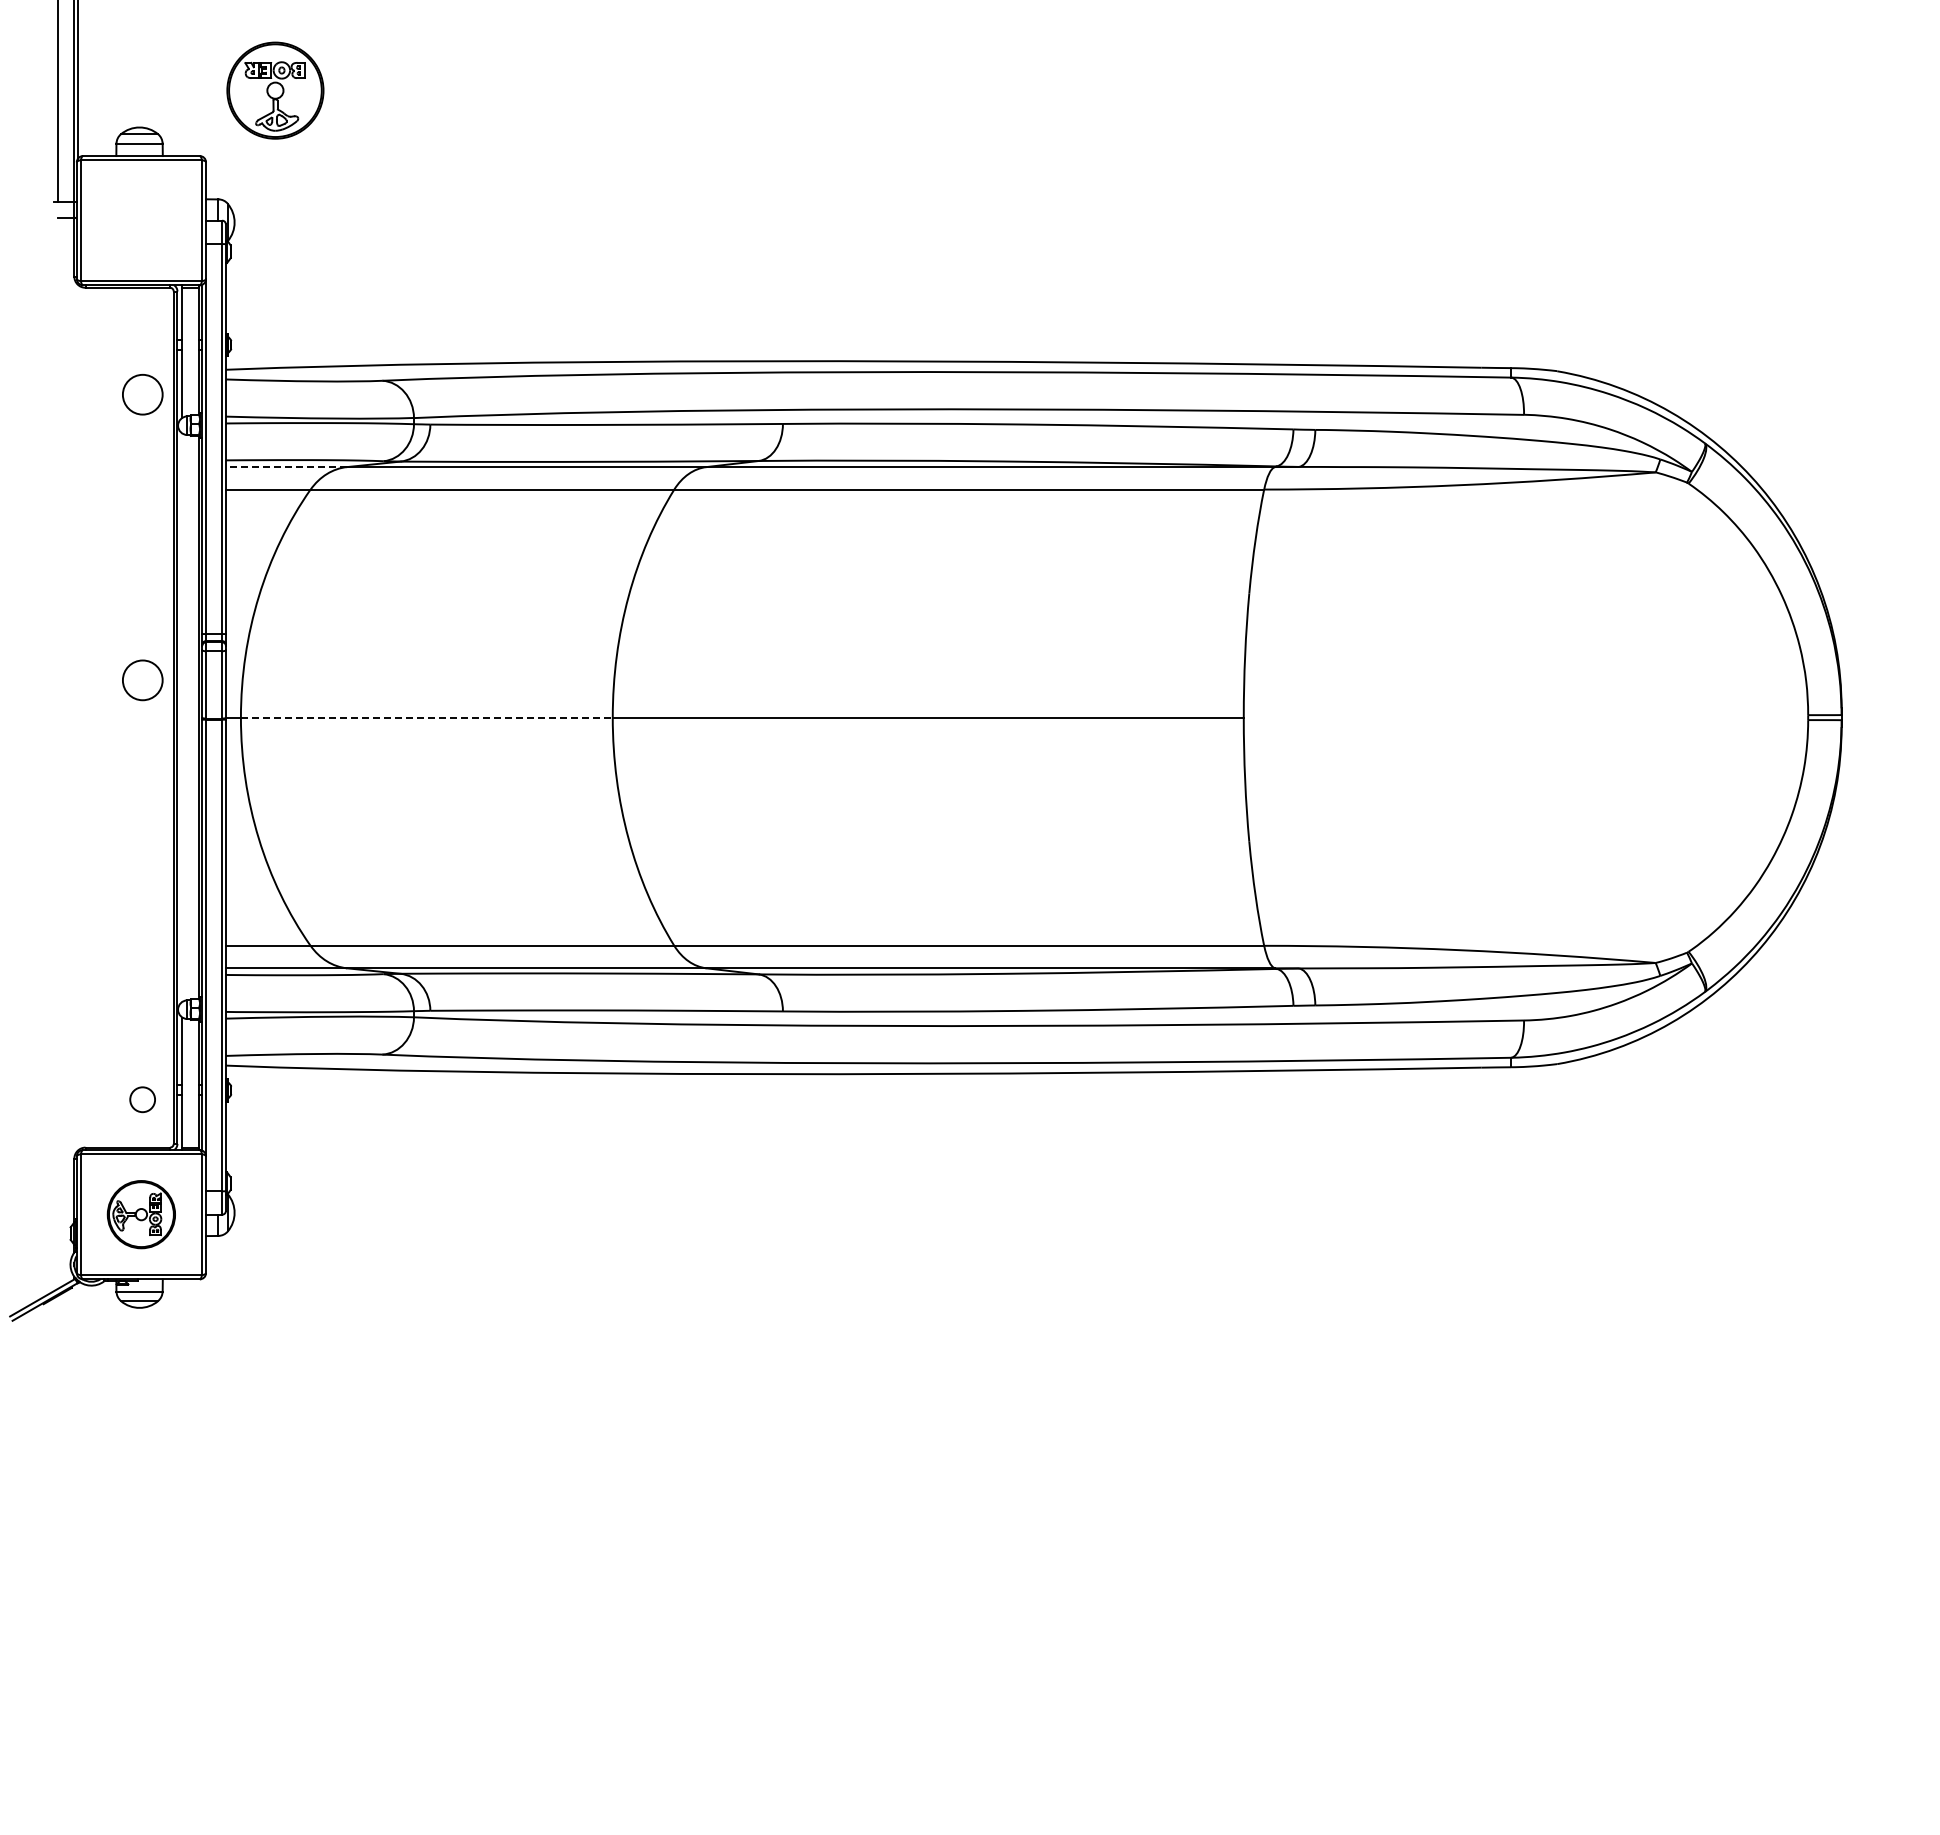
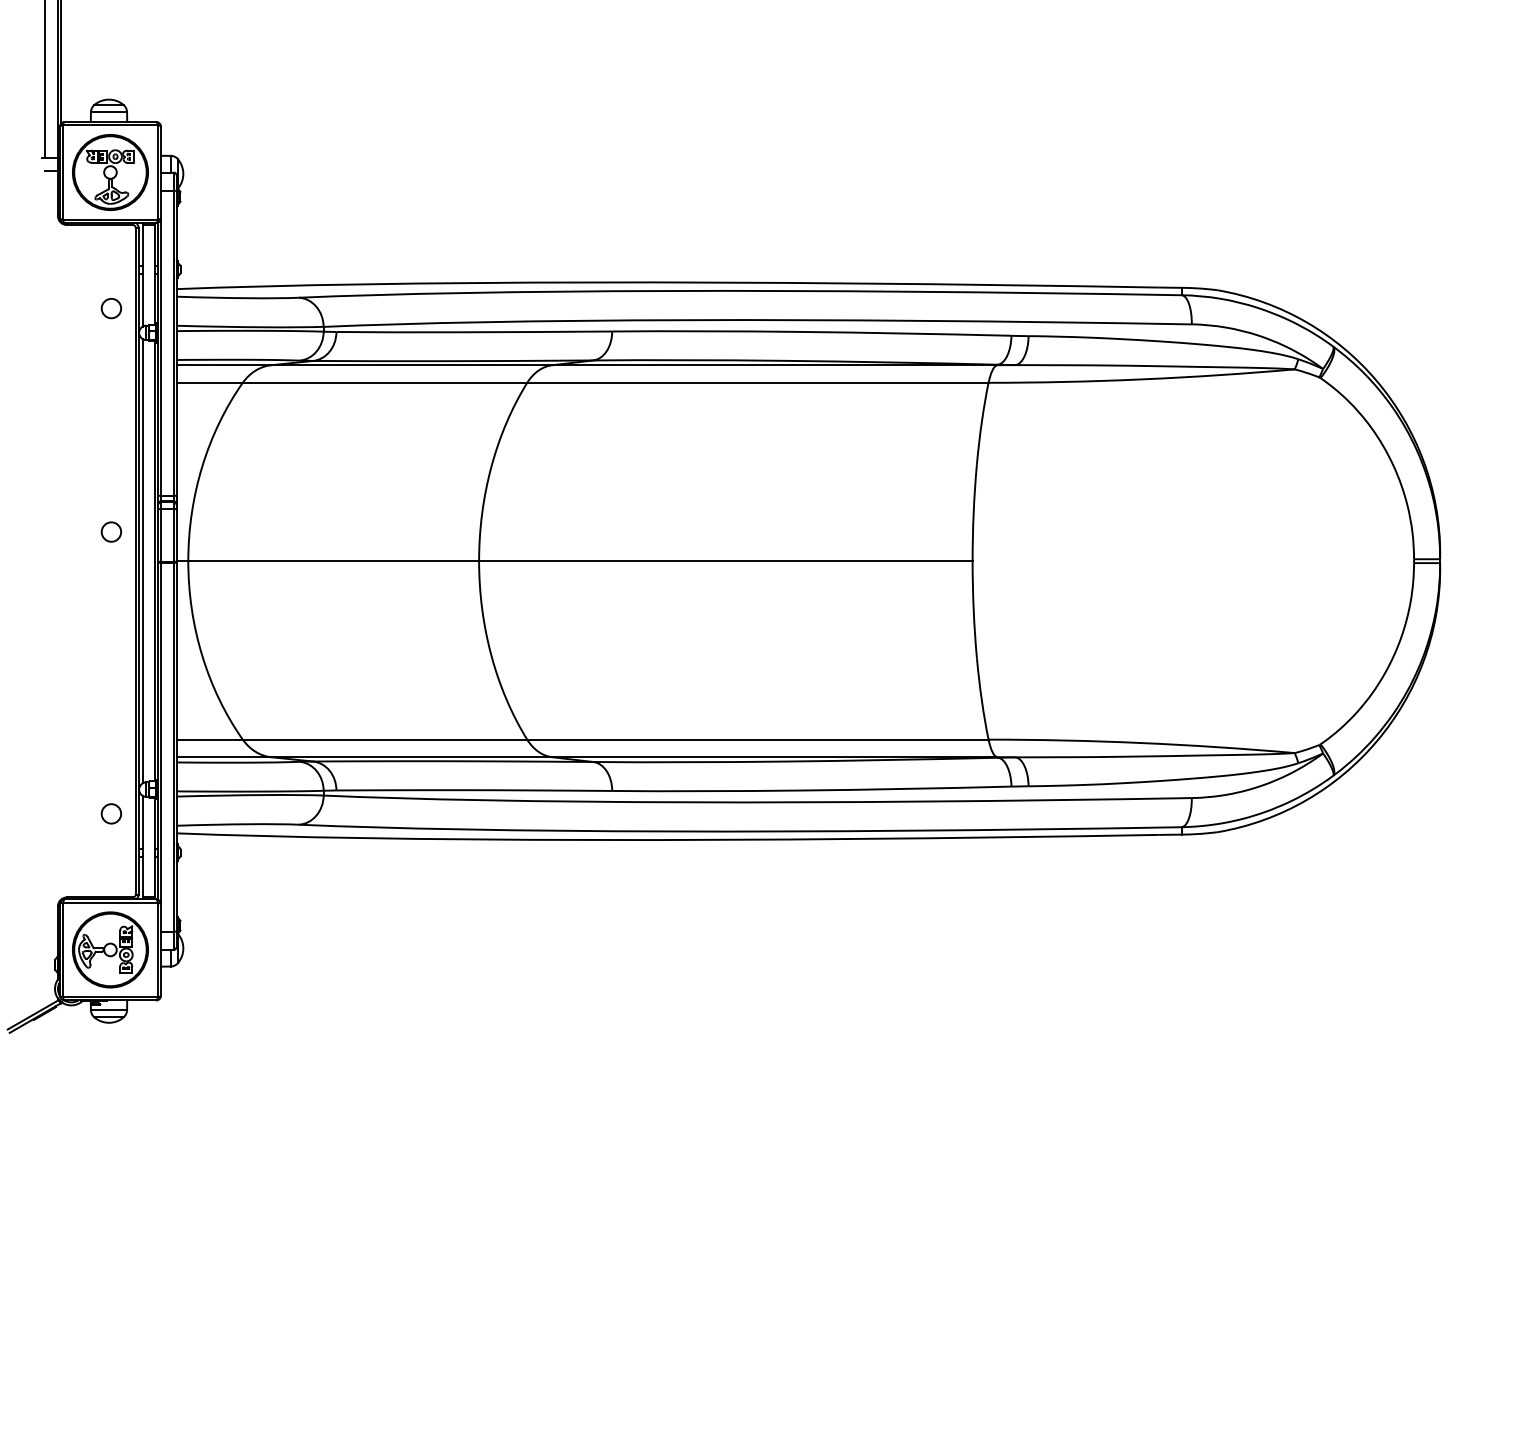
part: (275, 90) -> (110, 172), moved
circle: (142, 394) -> (111, 308), size x0.62
line: (286, 467) -> (223, 365), dashed -> solid
circle: (142, 680) -> (111, 532), size x0.62
line: (182, 717) -> (142, 561), added
line: (426, 717) -> (333, 561), dashed -> solid
circle: (142, 1099) -> (111, 813), moved
part: (141, 1214) -> (110, 949), size x1.43

